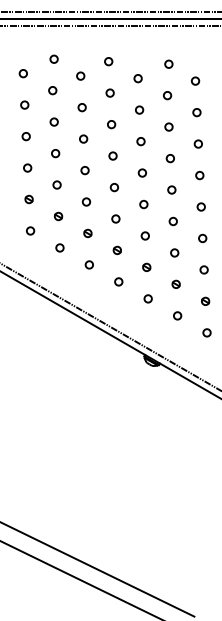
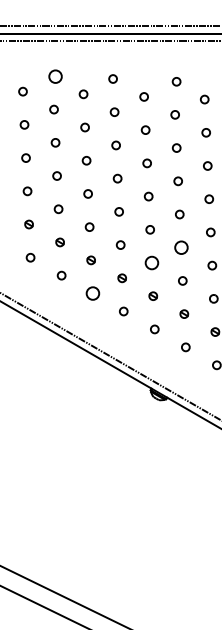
circle: (53, 58) -> (54, 75), size x1.6
circle: (172, 221) -> (180, 247), size x1.6
circle: (144, 235) -> (150, 262), size x1.6
circle: (88, 264) -> (91, 293), size x1.6

